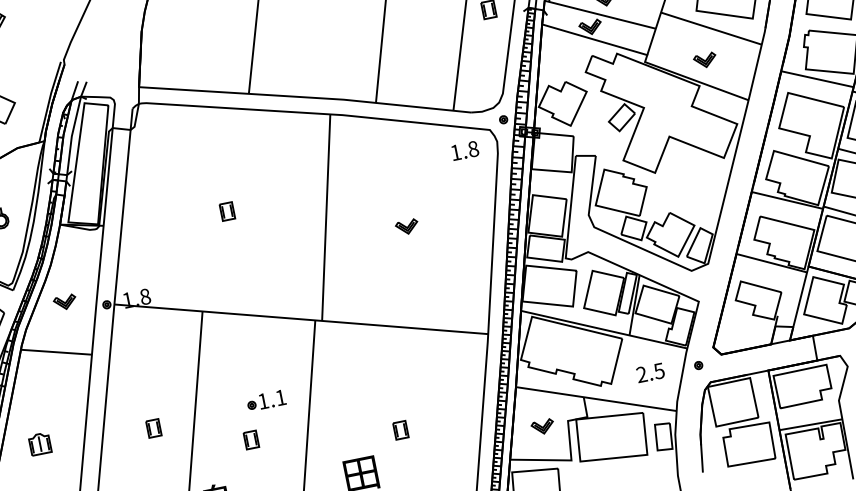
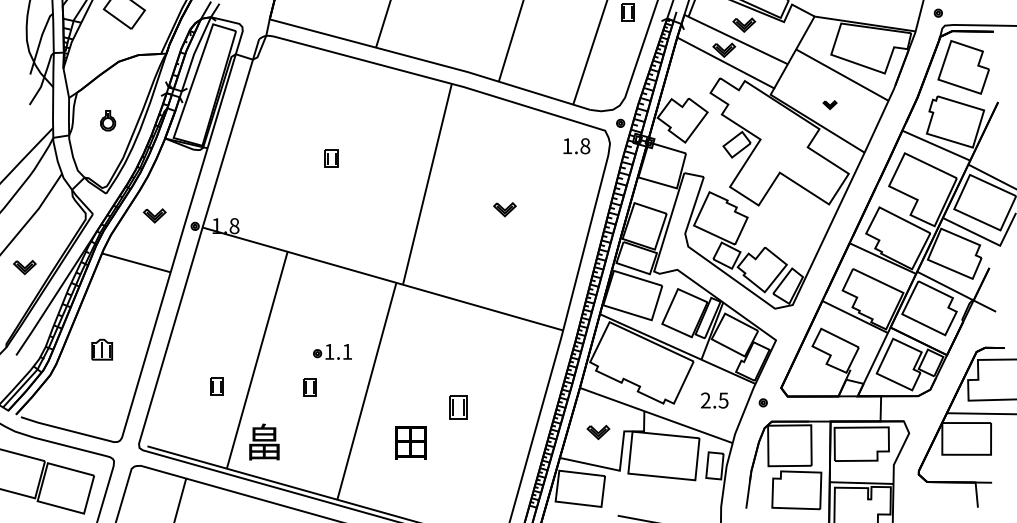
part: (704, 59) -> (829, 104), size x0.6
part: (153, 428) -> (216, 386), moved
part: (400, 430) -> (458, 407), size x1.4

